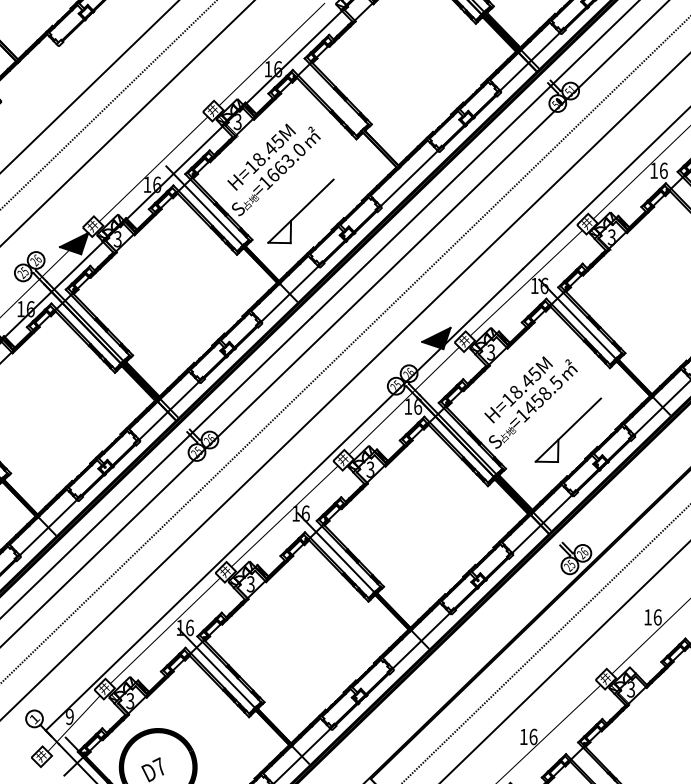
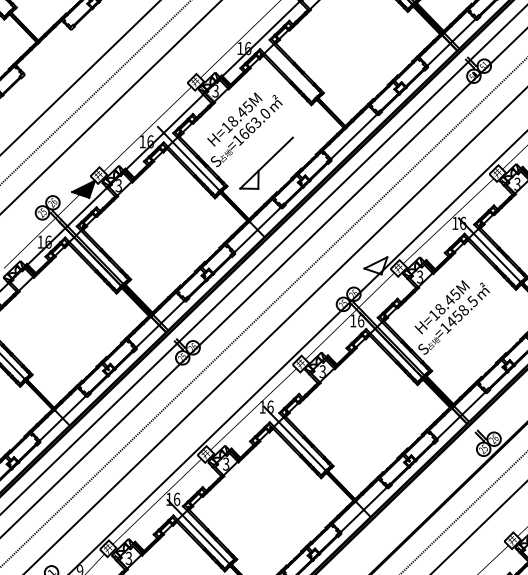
fill: (436, 338) -> (375, 265), removed
part: (568, 429) -> (482, 339), removed

